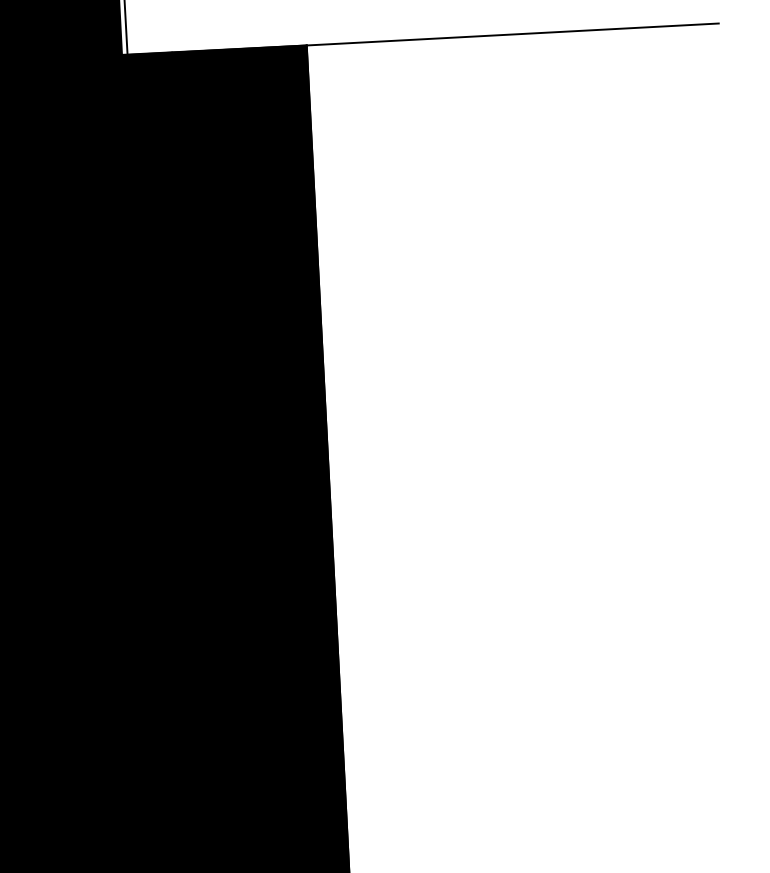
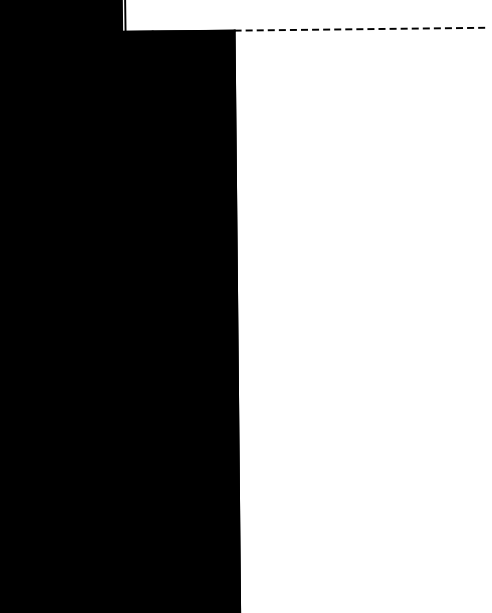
line: (513, 34) -> (360, 29), solid -> dashed

